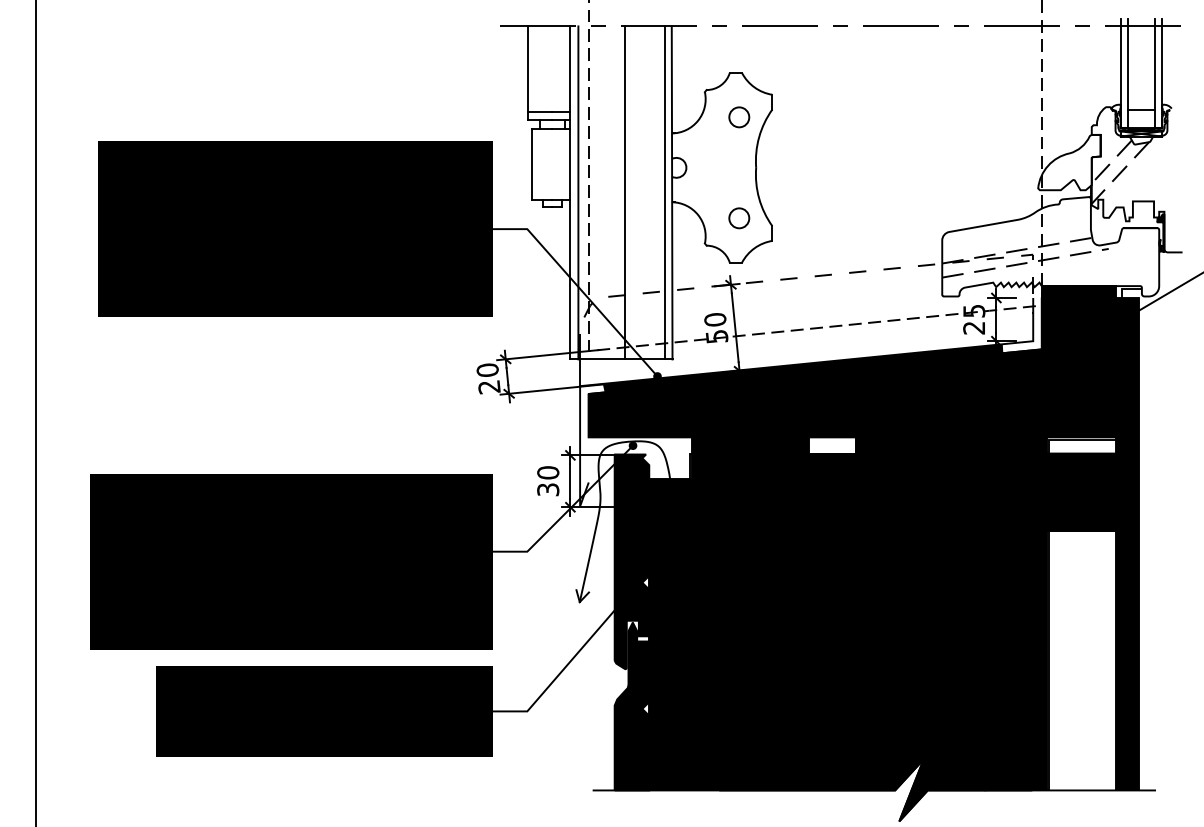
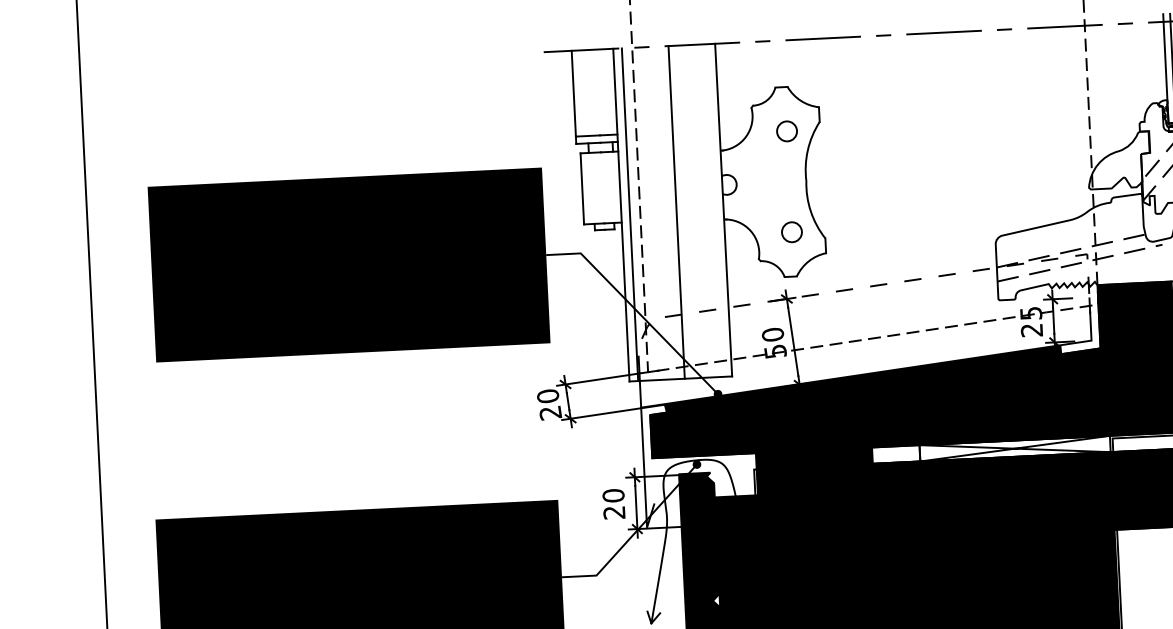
line: (664, 192) -> (716, 210), removed
fill: (951, 445) -> (1015, 448), removed
text: (548, 489) -> (614, 512), 30 -> 20

